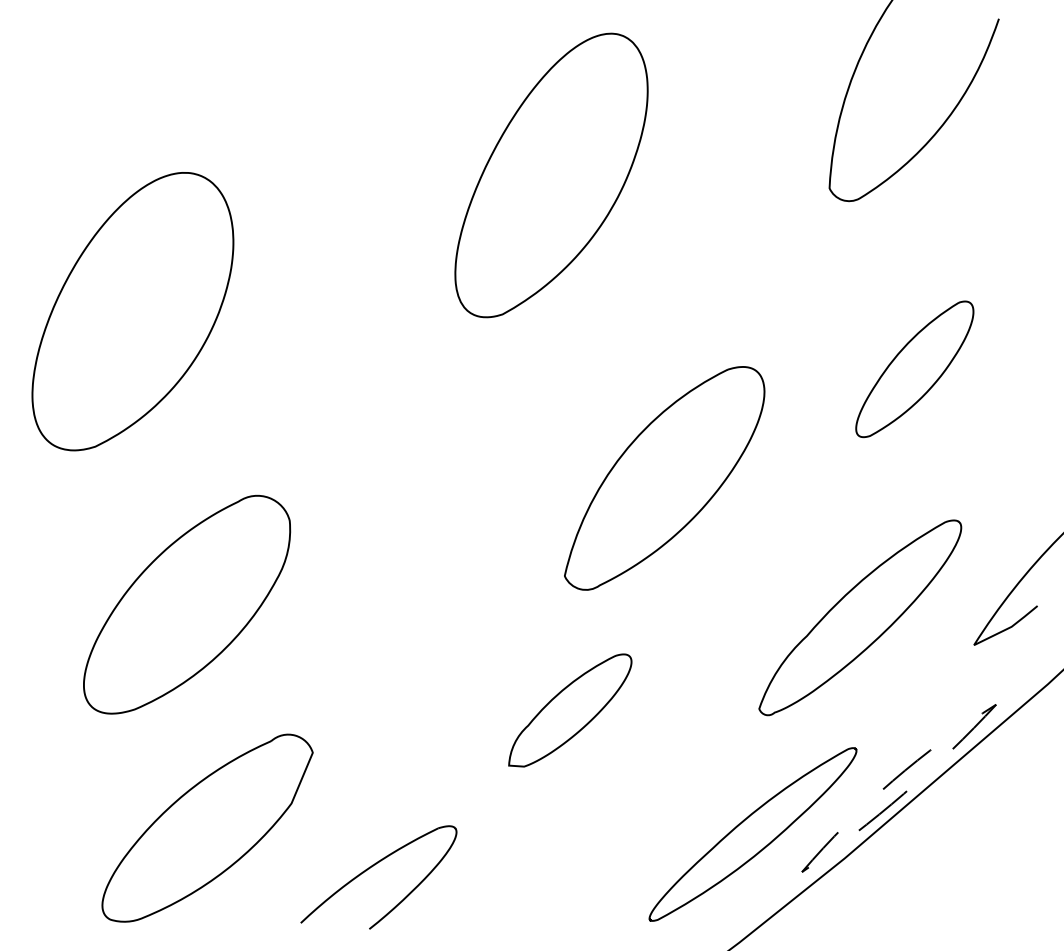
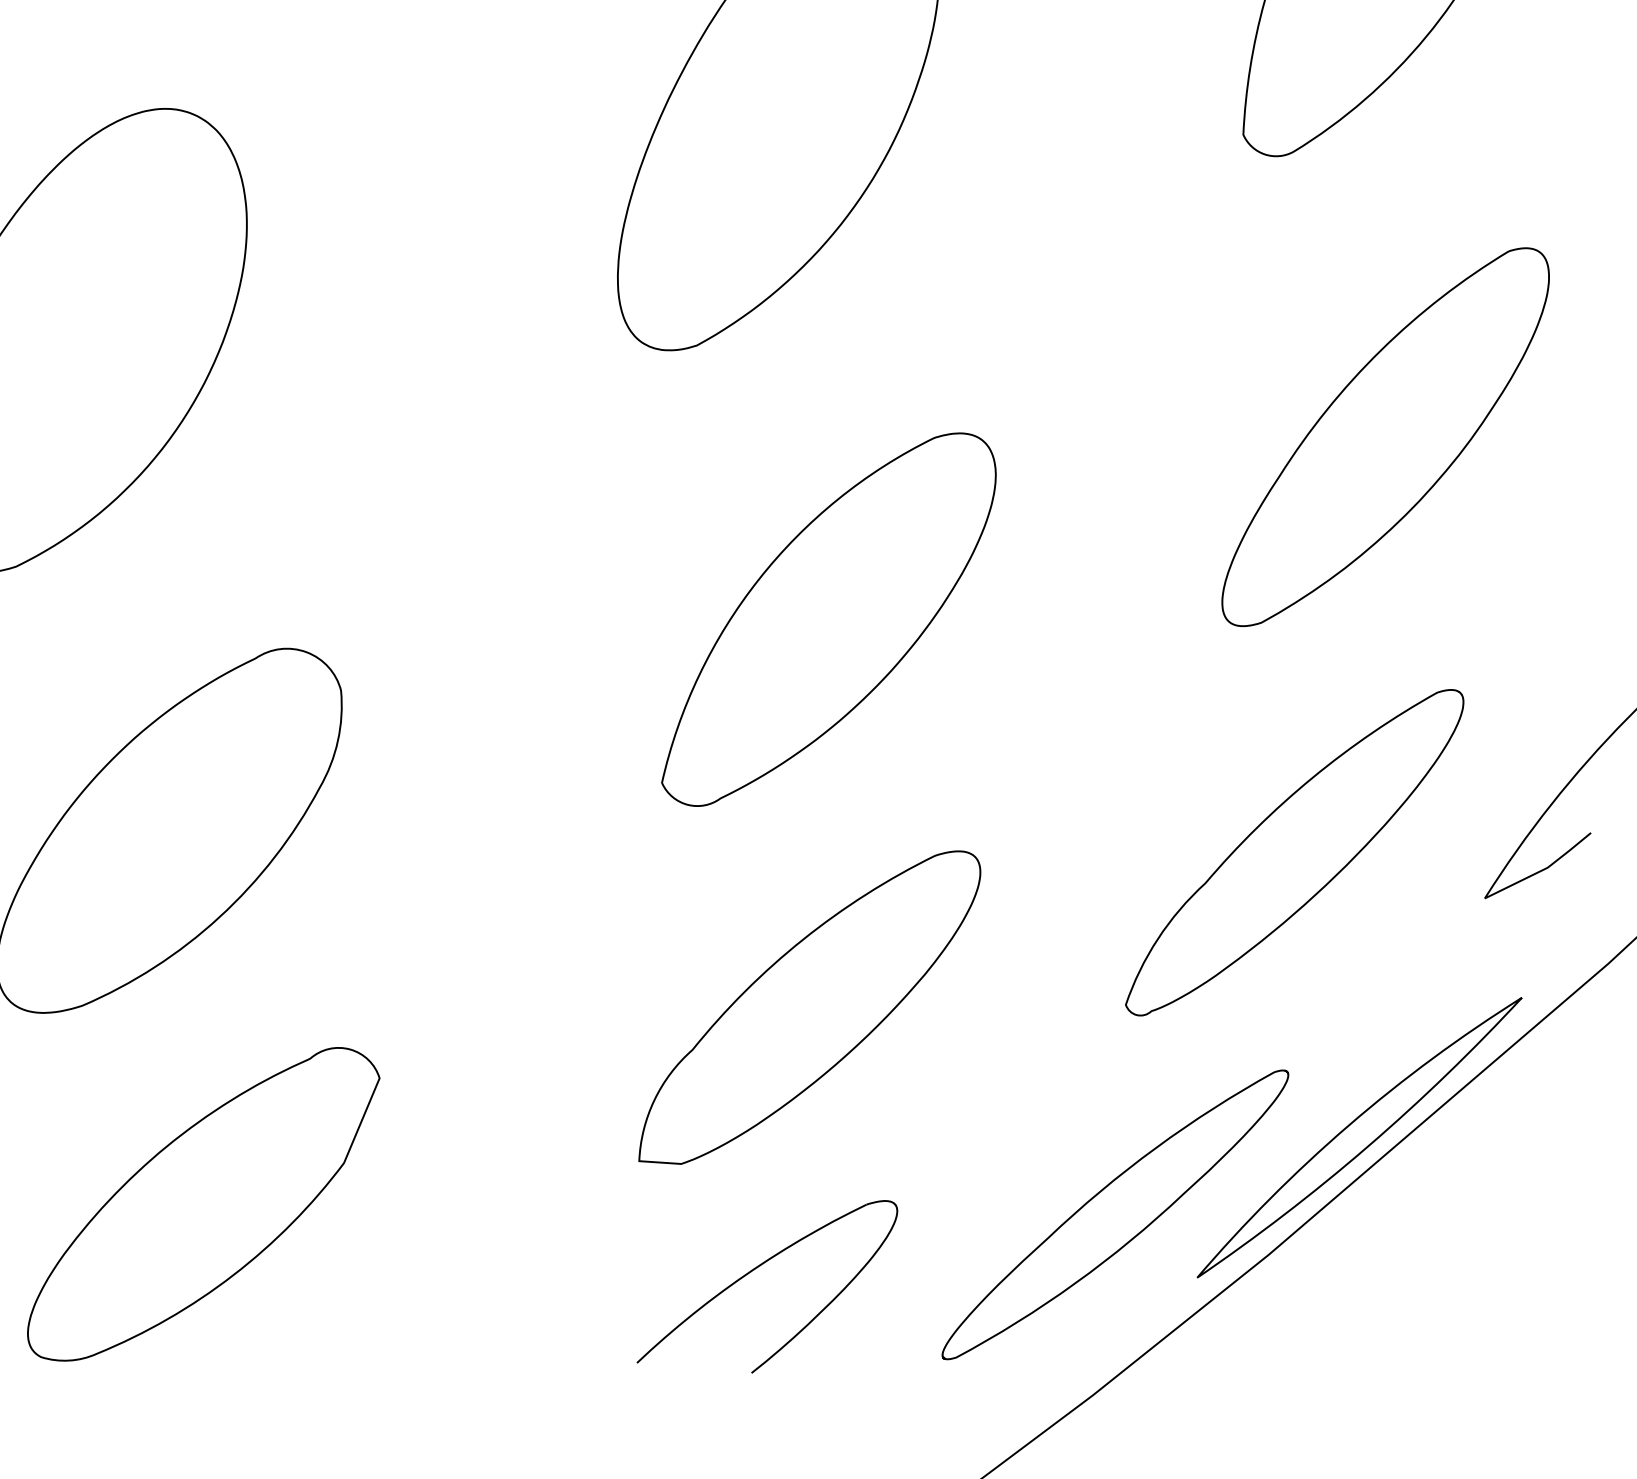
part: (914, 369) -> (1385, 437), size x1.67
part: (664, 478) -> (828, 619), moved
part: (570, 710) -> (810, 1007), size x1.67
line: (806, 866) -> (1204, 1268), dashed -> solid
part: (372, 867) -> (756, 1270), moved

